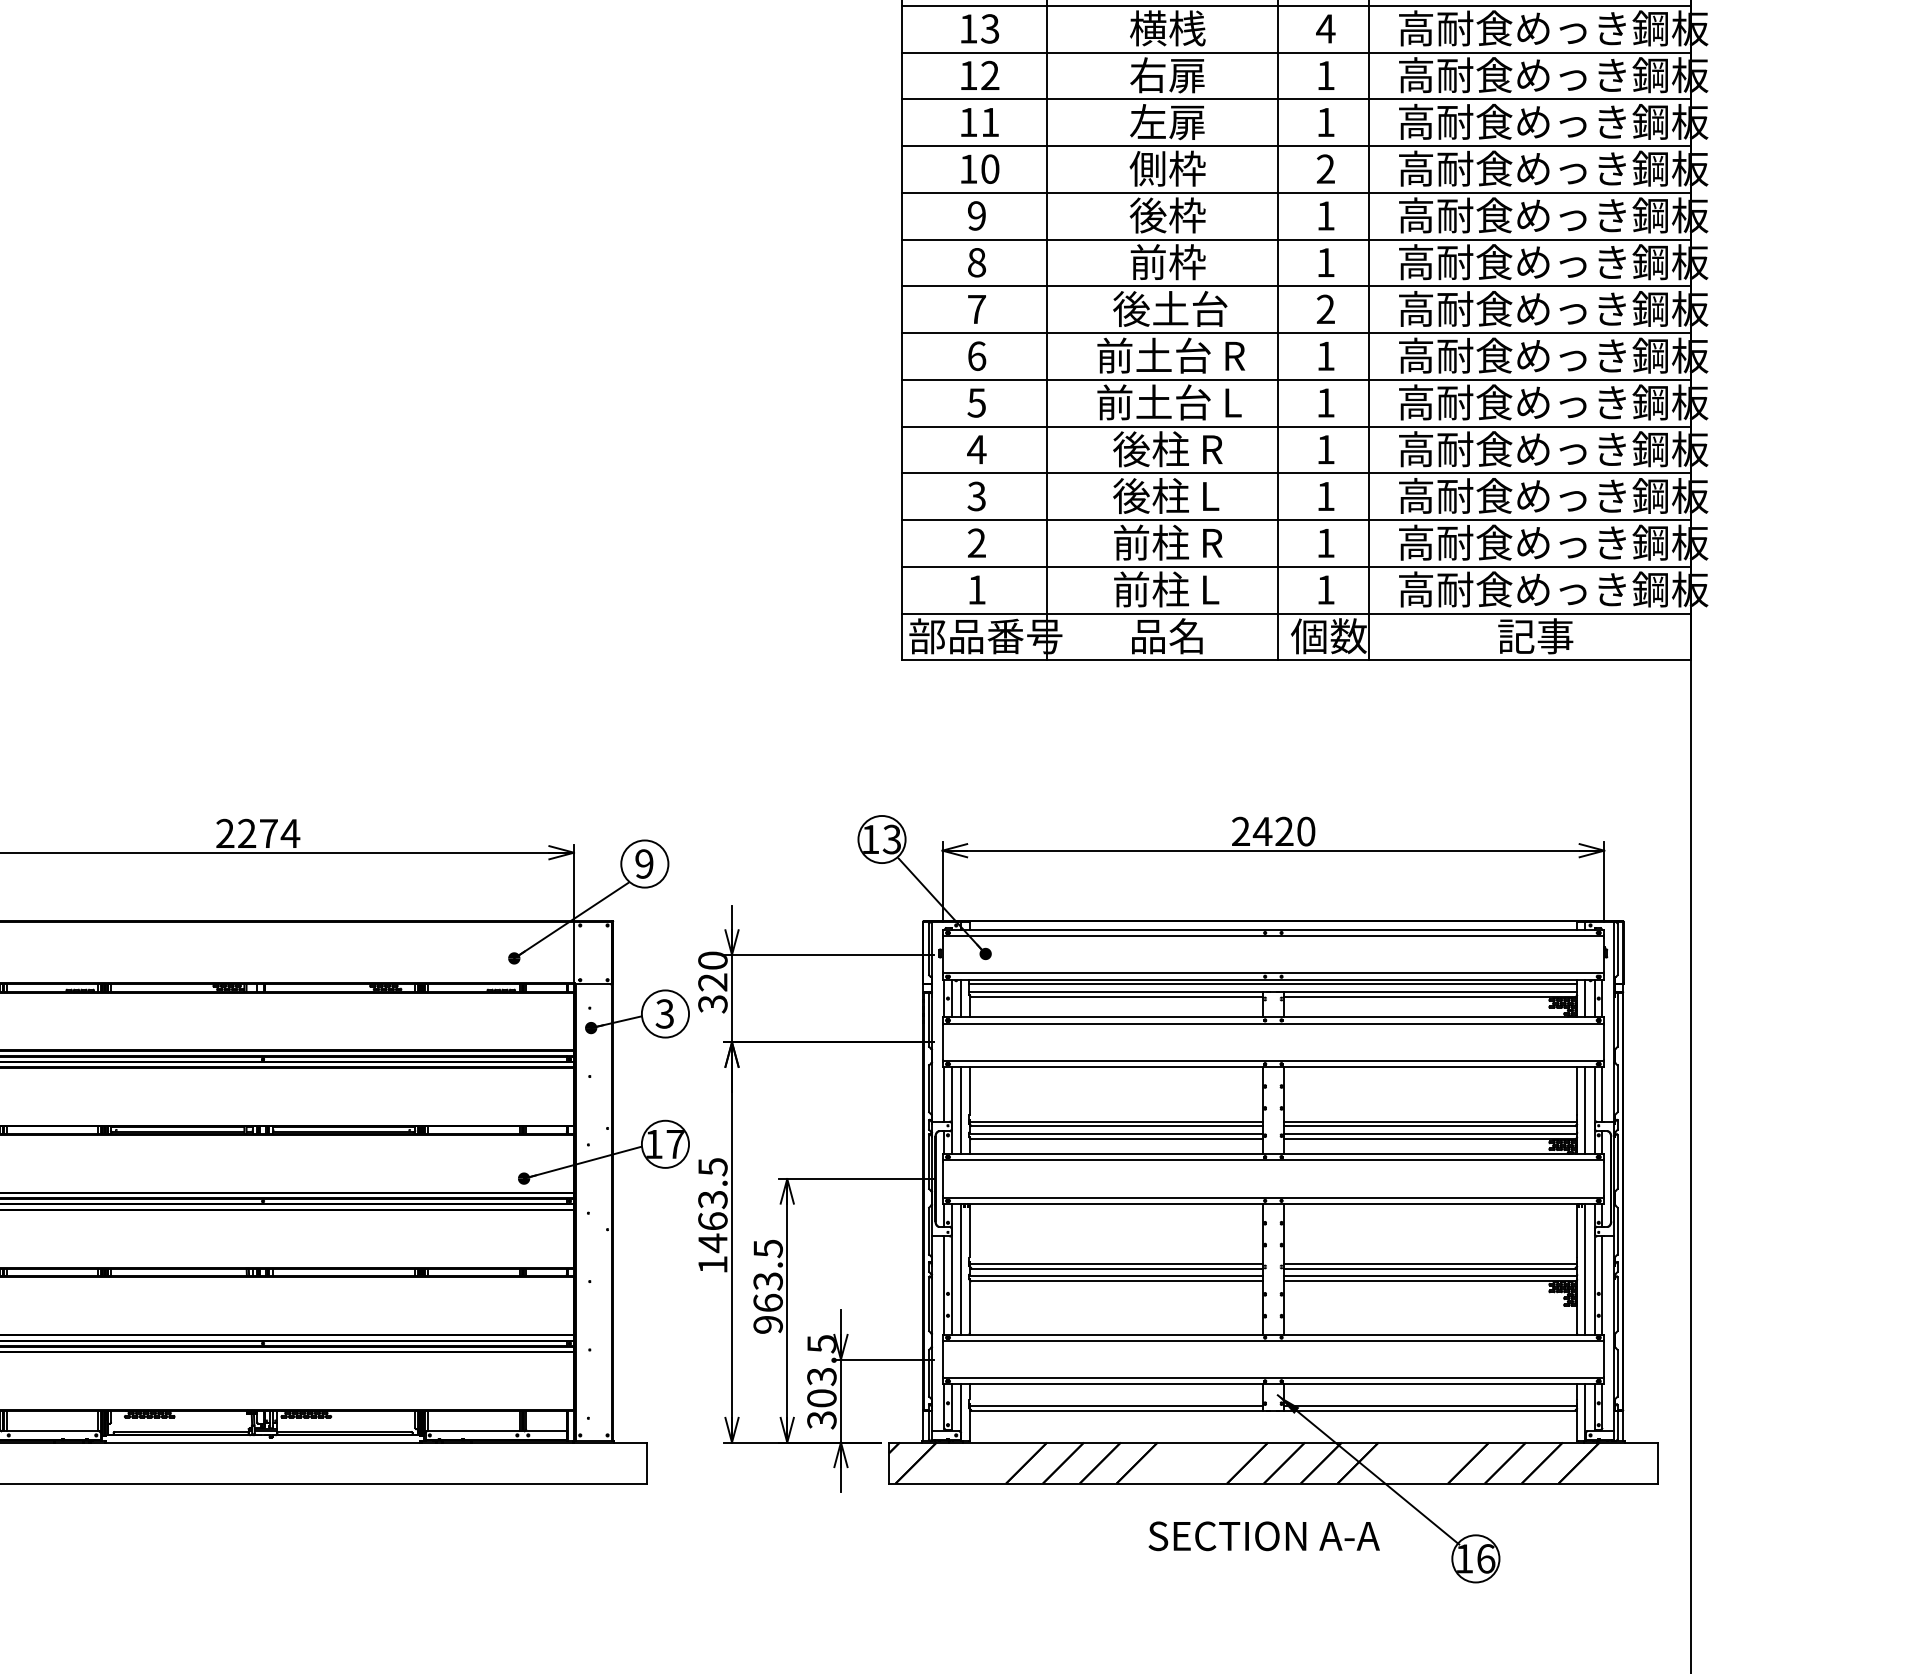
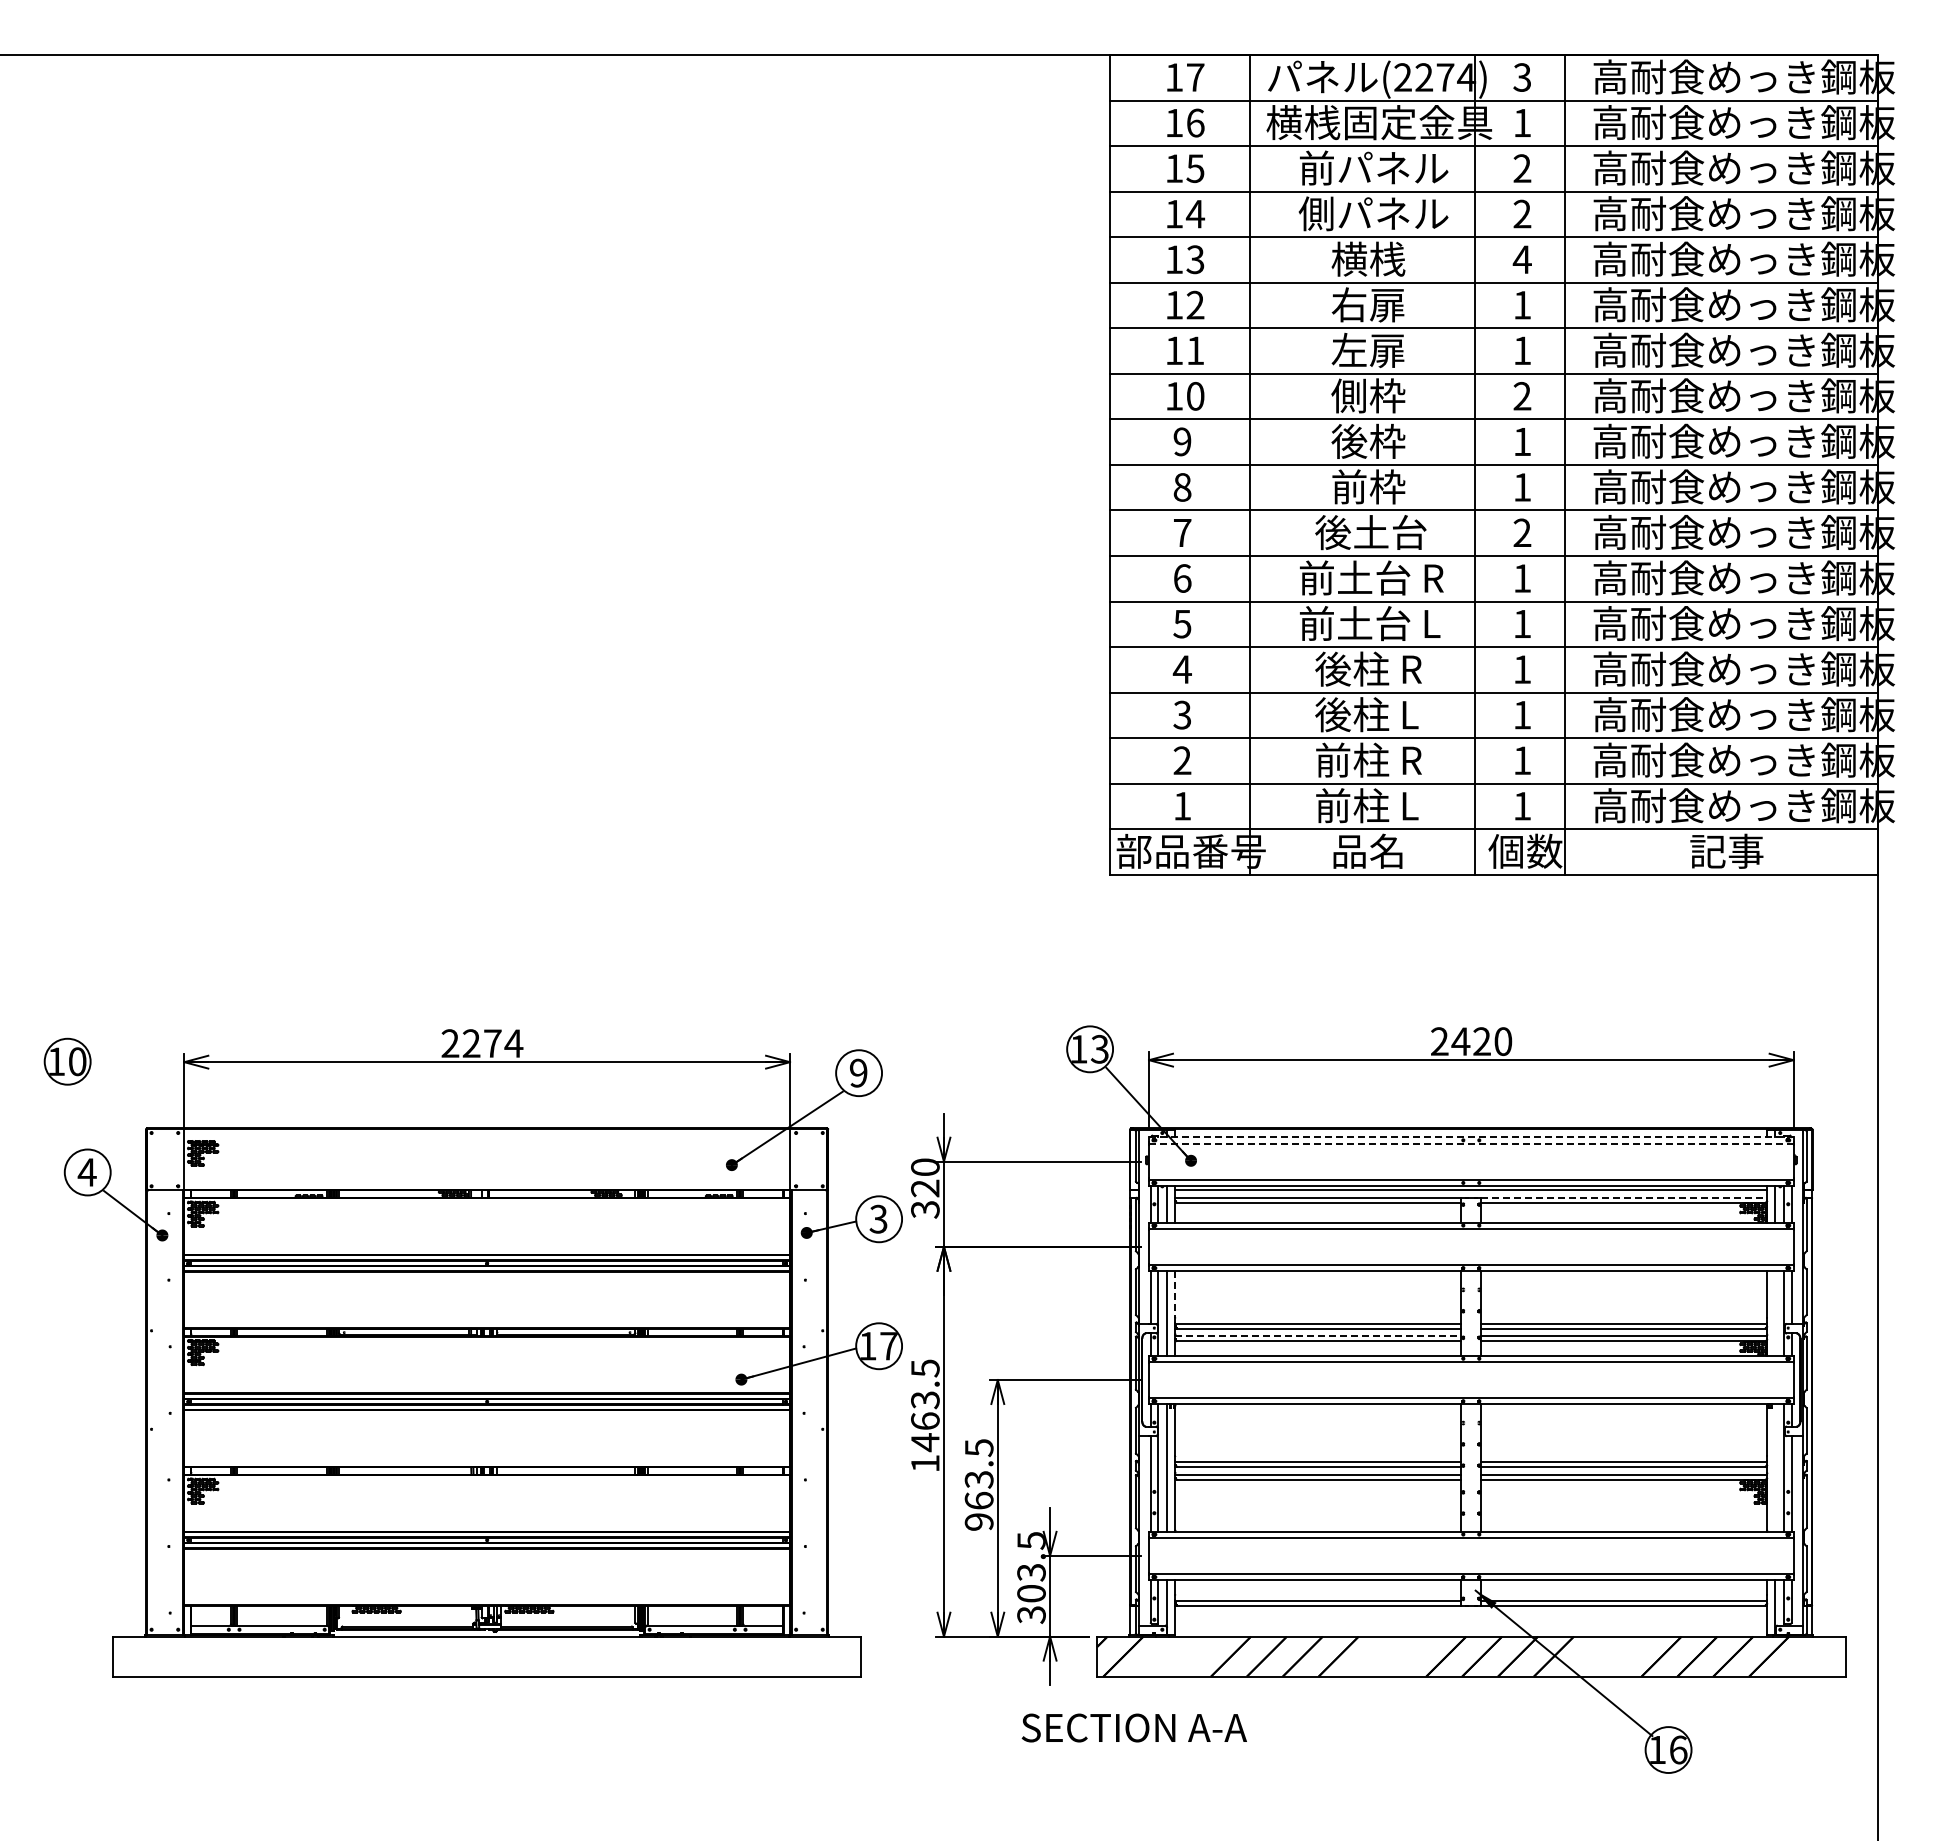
line: (1272, 930) -> (1470, 1137), solid -> dashed
line: (1272, 936) -> (1470, 1143), solid -> dashed
line: (1430, 991) -> (1624, 1197), solid -> dashed
line: (969, 1091) -> (1175, 1294), solid -> dashed
line: (1585, 1110) -> (1775, 1313), removed
line: (1116, 1134) -> (1318, 1336), solid -> dashed
line: (1585, 1268) -> (1775, 1467), removed
text: (1263, 1535) -> (1133, 1727), moved

